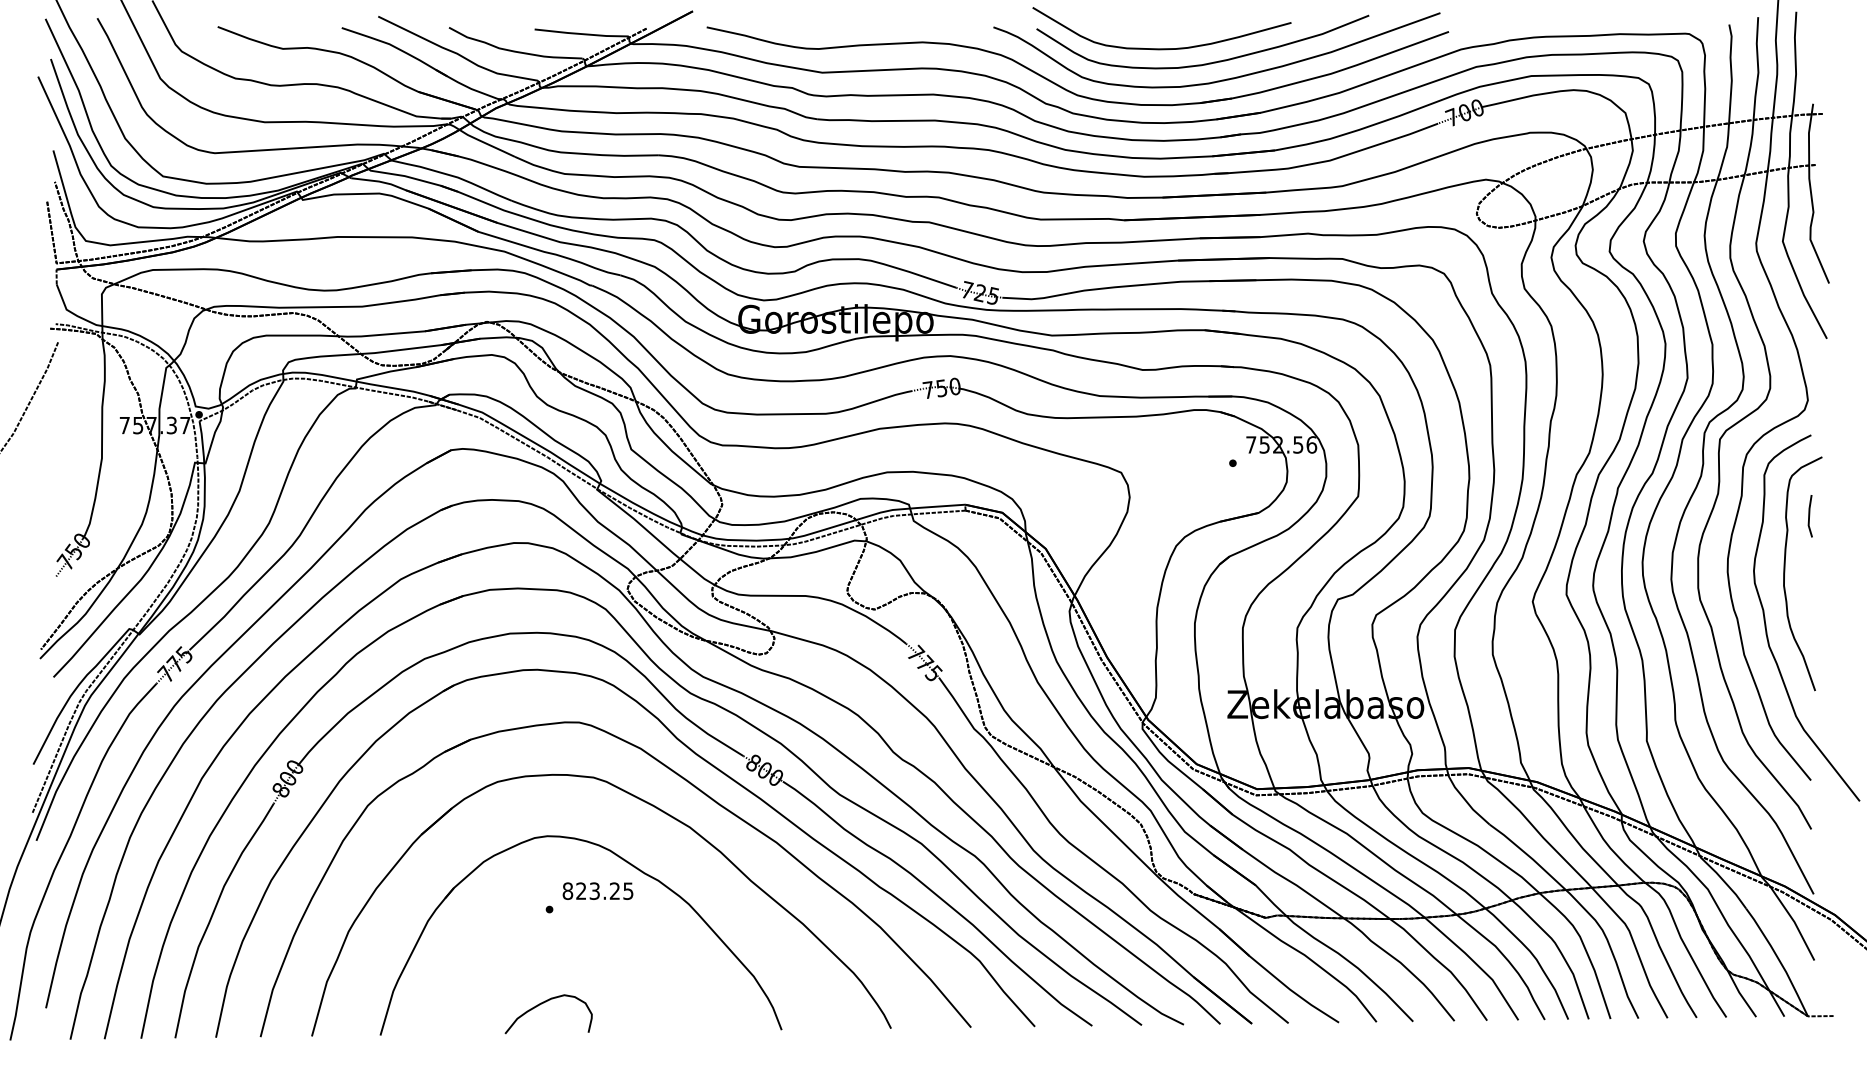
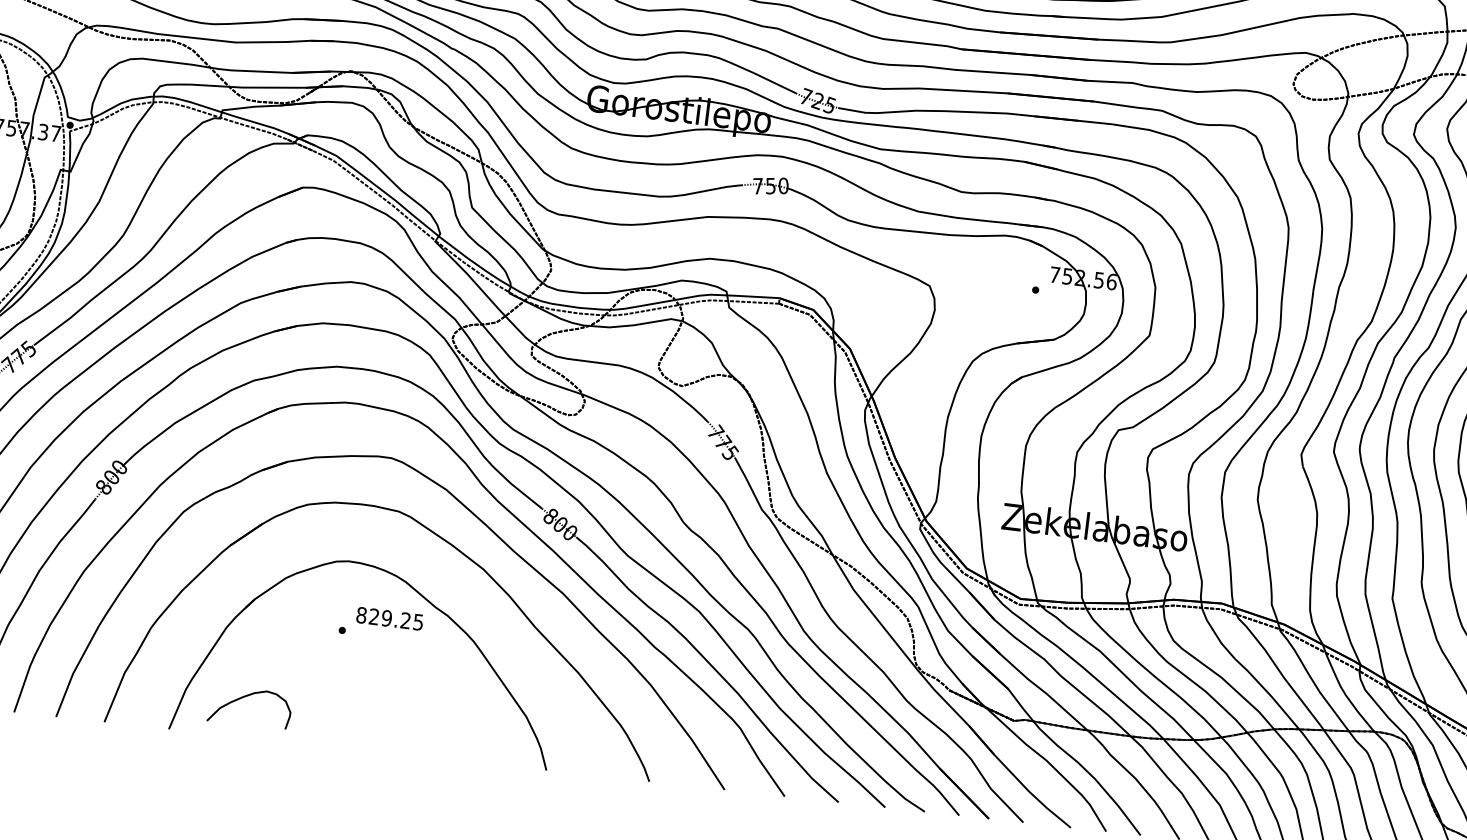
text: (594, 890) -> (386, 617), 823.25 -> 829.25
curve: (544, 1003) -> (247, 696), moved

